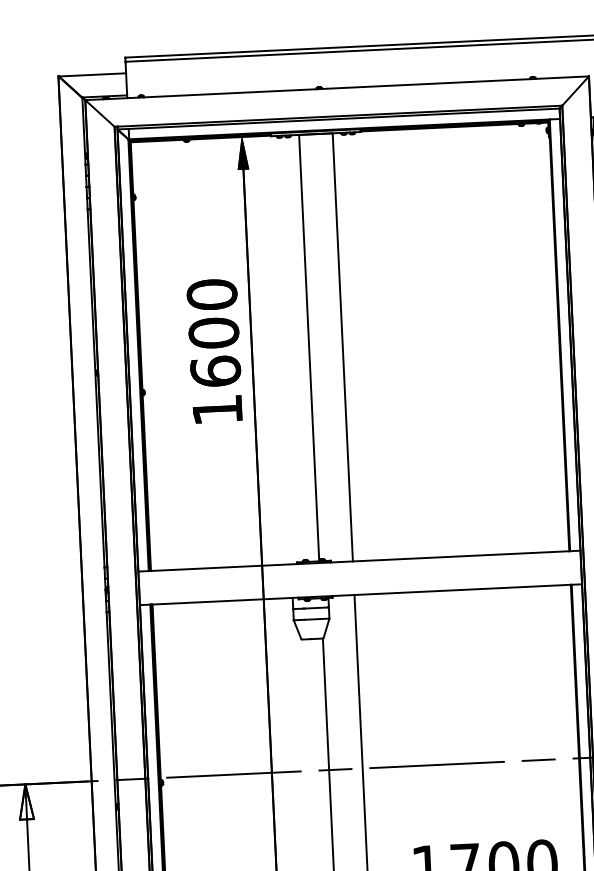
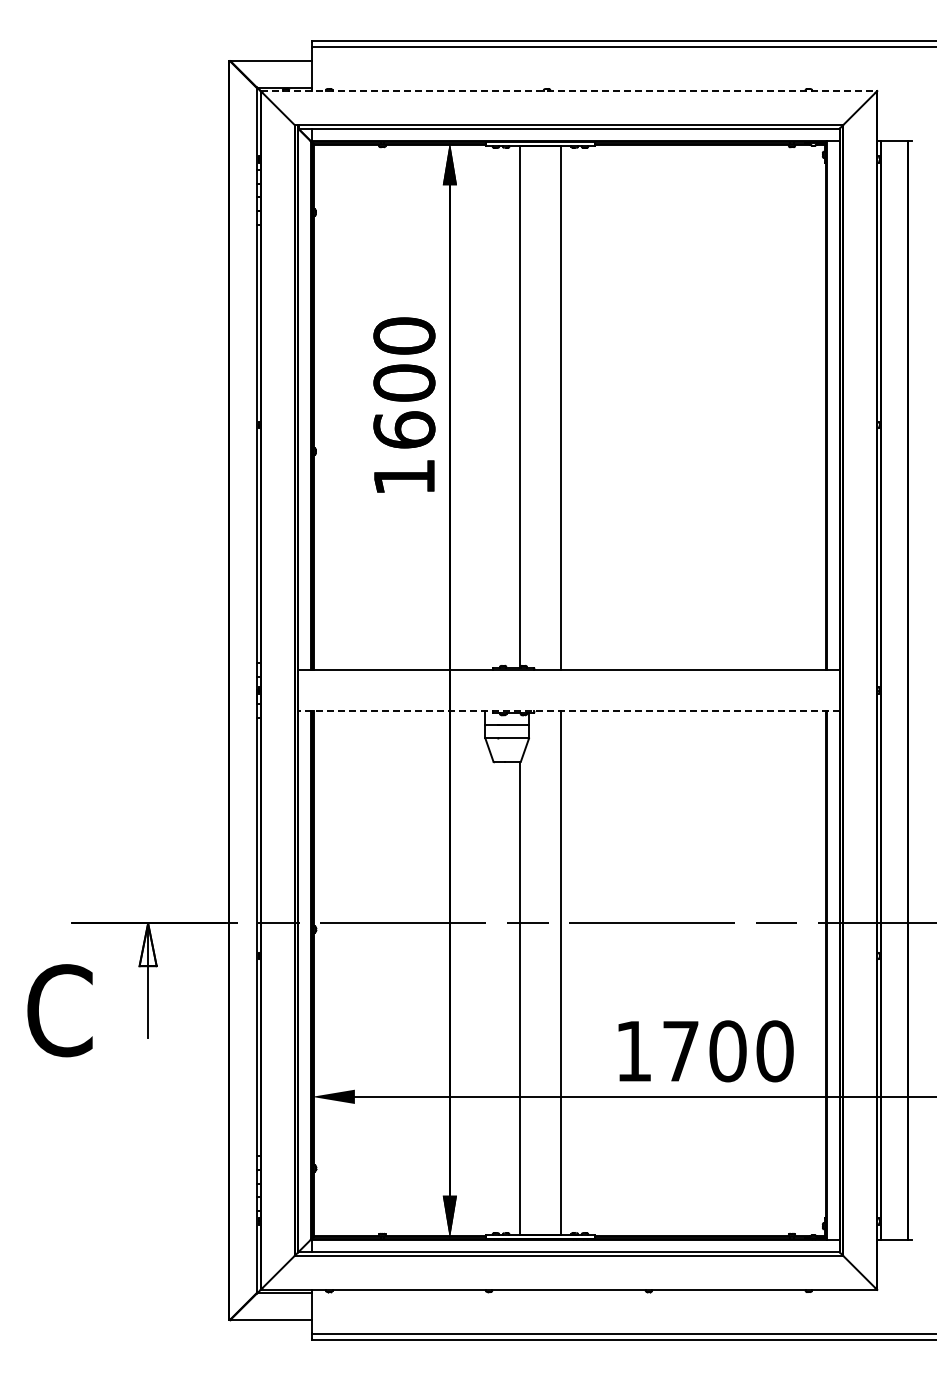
line: (337, 88) -> (569, 91), solid -> dashed
line: (360, 595) -> (568, 711), solid -> dashed

